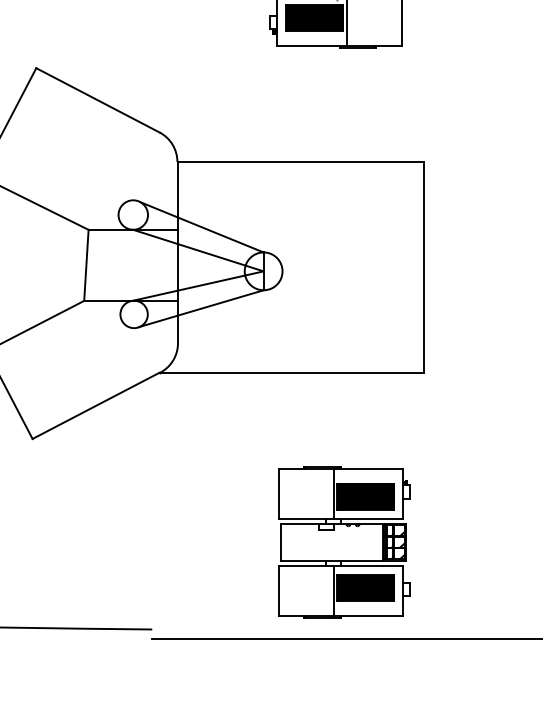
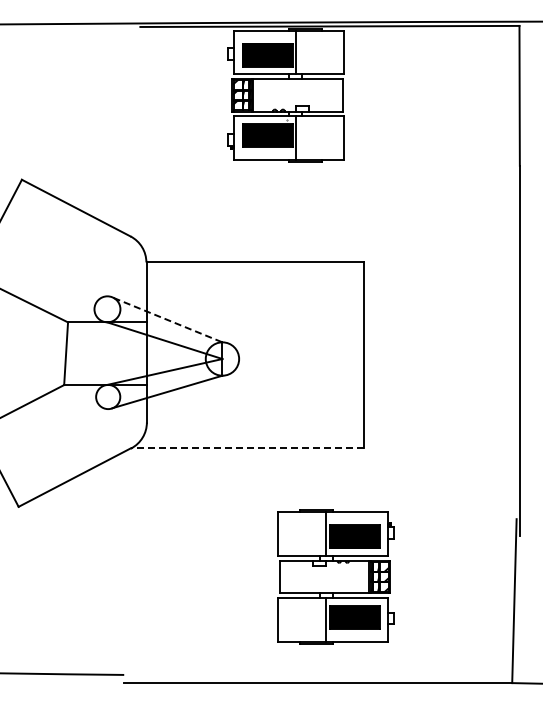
line: (202, 227) -> (168, 320), solid -> dashed
line: (292, 372) -> (247, 448), solid -> dashed
part: (344, 541) -> (335, 576), moved

